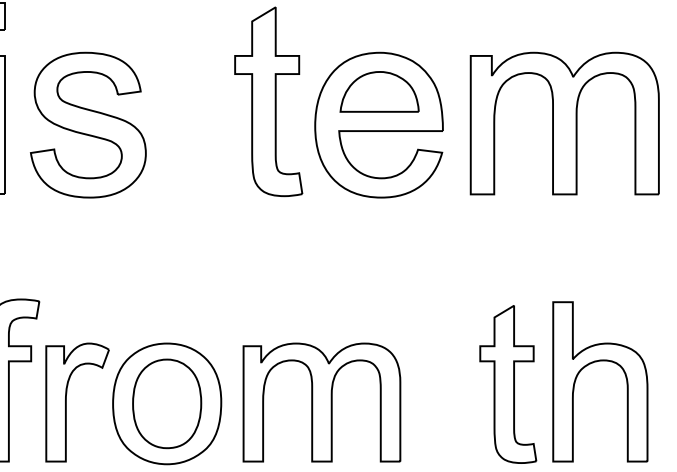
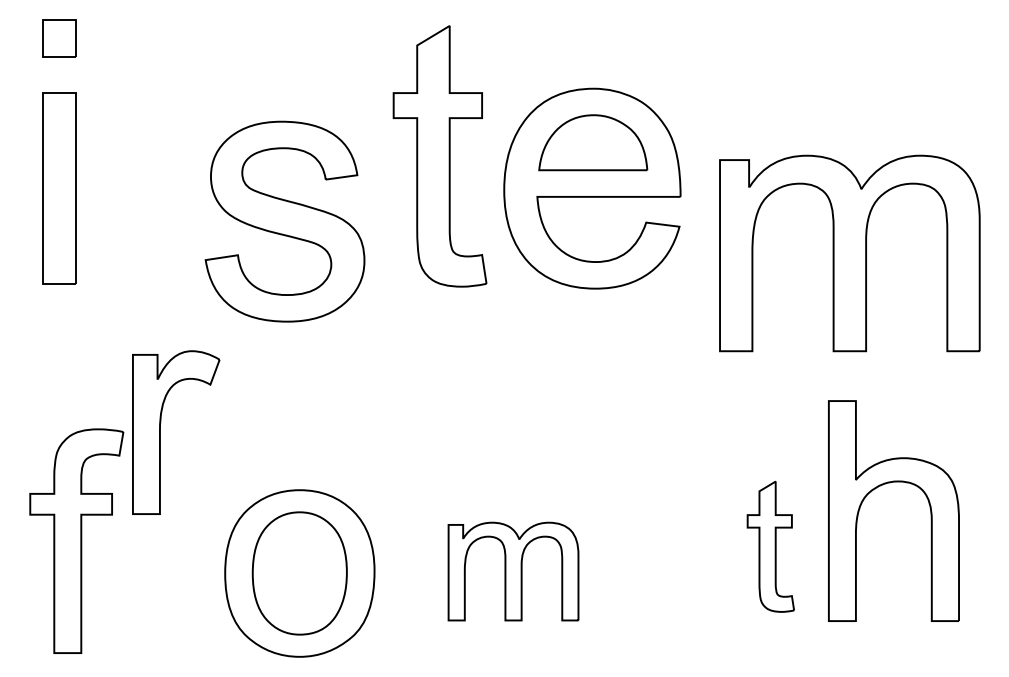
part: (564, 123) -> (849, 253), moved
part: (87, 125) -> (284, 221), moved
part: (592, 363) -> (883, 485), moved
part: (508, 384) -> (770, 546), size x0.6
part: (66, 402) -> (160, 432), moved
part: (321, 402) -> (513, 571), size x0.6

